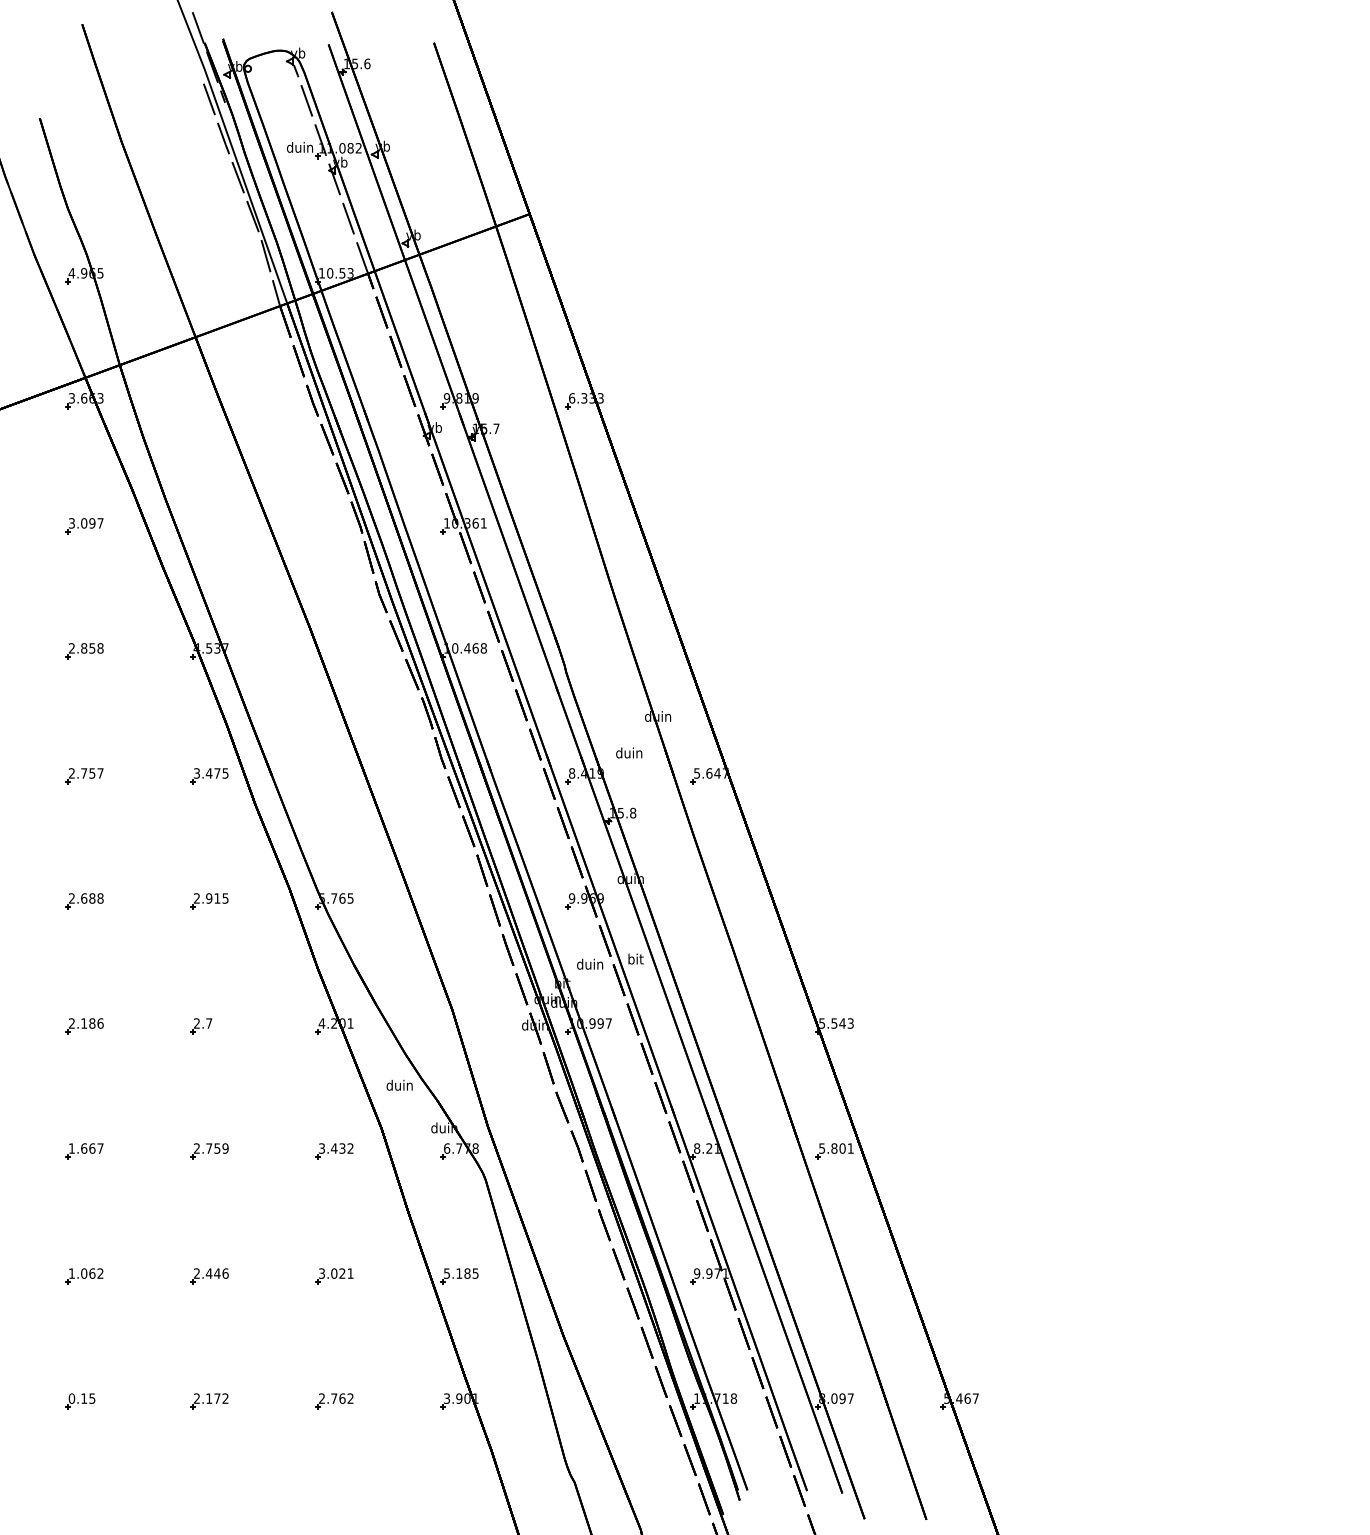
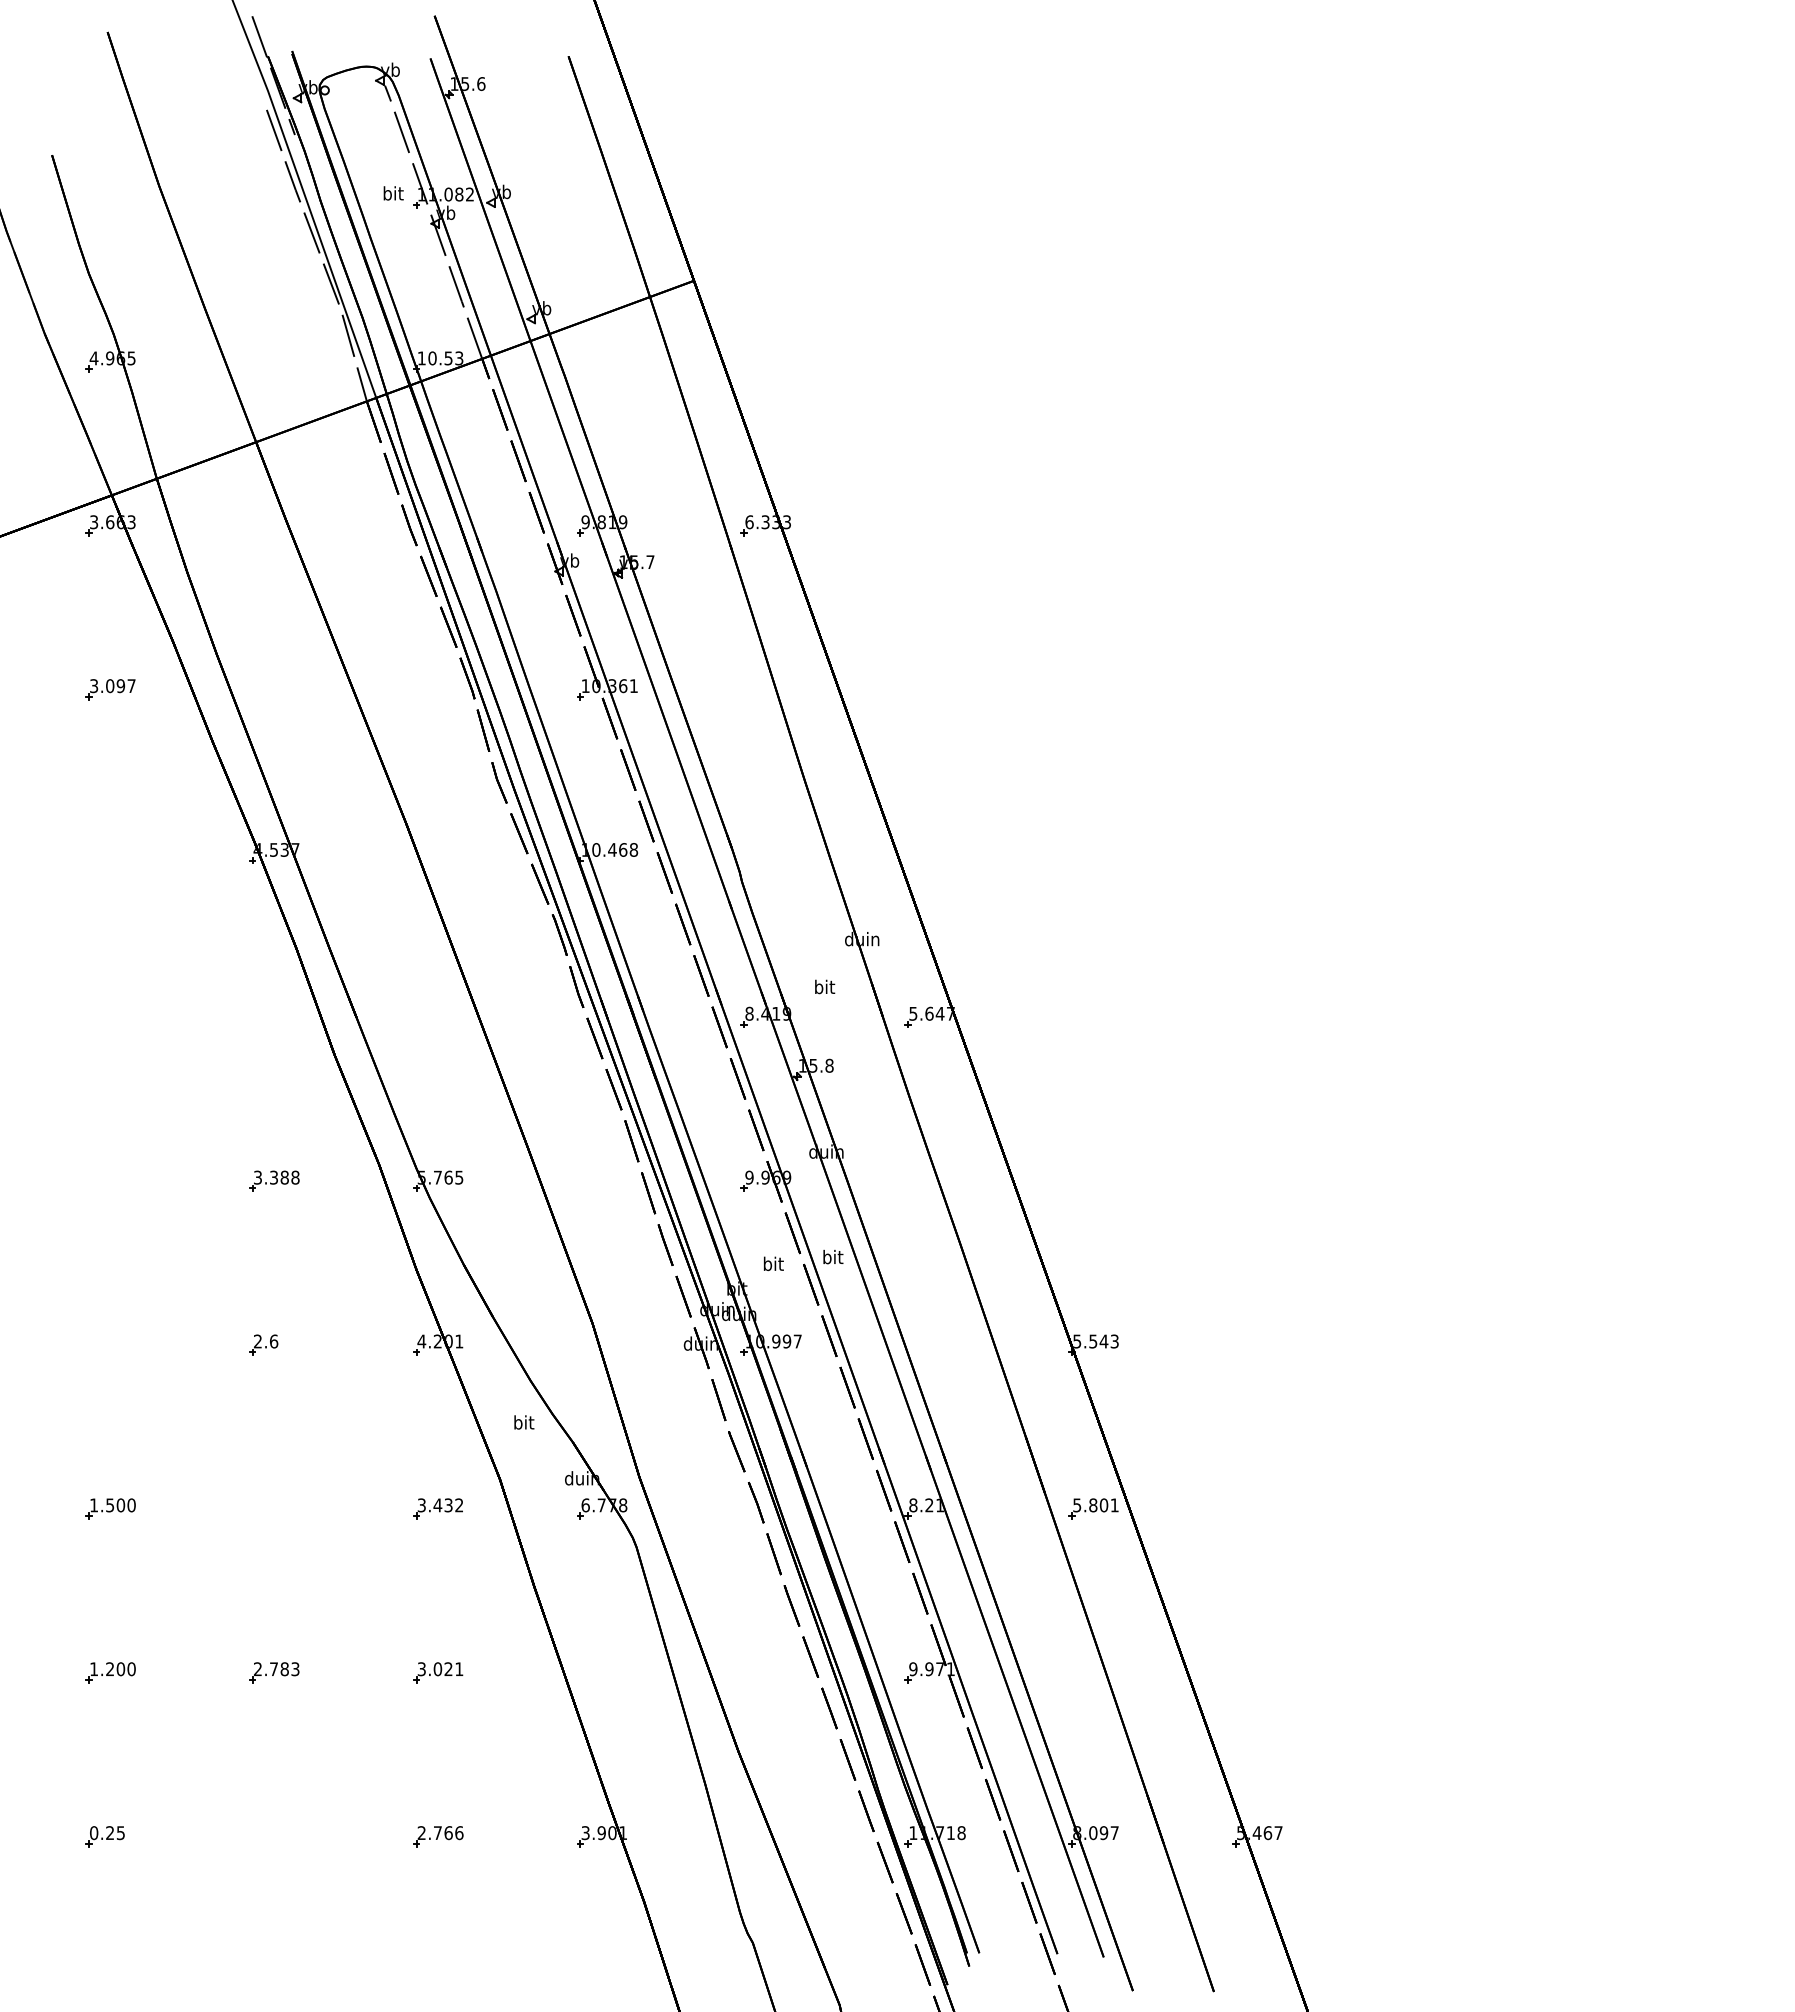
text: (299, 147) -> (392, 193), duin -> bit
part: (84, 651) -> (110, 853), removed
text: (629, 752) -> (824, 986), duin -> bit
part: (84, 775) -> (110, 1016), removed
part: (209, 775) -> (274, 1016), removed
text: (211, 898) -> (276, 1177), 2.915 -> 3.388
part: (84, 900) -> (110, 1180), removed
text: (590, 963) -> (773, 1263), duin -> bit
text: (209, 1023) -> (274, 1341), 2.7 -> 2.6
part: (84, 1025) -> (110, 1344), removed
text: (399, 1085) -> (523, 1422), duin -> bit
text: (92, 1148) -> (120, 1505), 1.667 -> 1.500
part: (209, 1150) -> (274, 1508), removed
text: (92, 1273) -> (120, 1669), 1.062 -> 1.200
text: (217, 1273) -> (284, 1669), 2.446 -> 2.783
part: (459, 1276) -> (601, 1672), removed
text: (83, 1398) -> (109, 1832), 0.15 -> 0.25
text: (350, 1398) -> (459, 1833), 2.762 -> 2.766
part: (209, 1401) -> (274, 1836), removed

